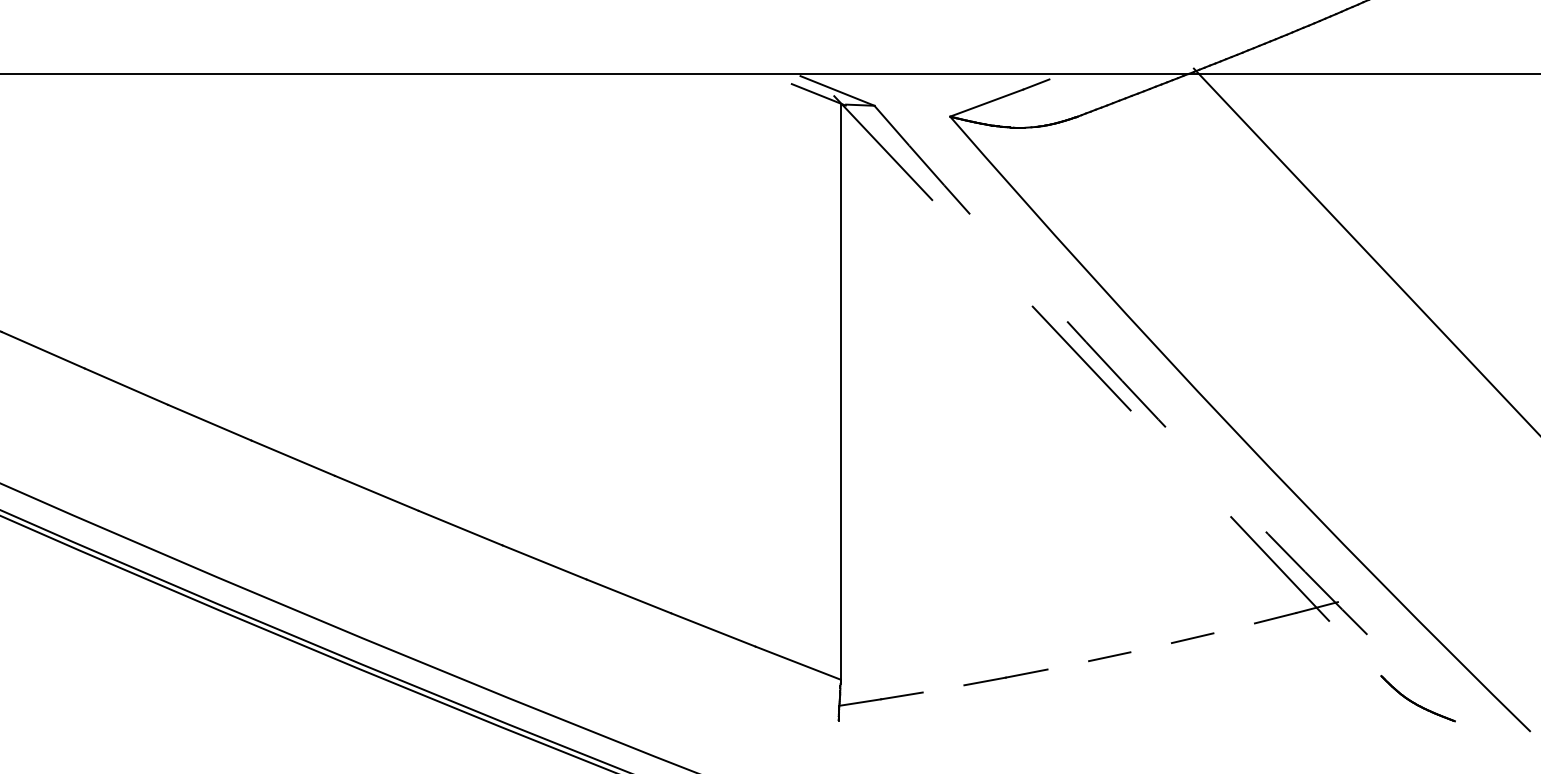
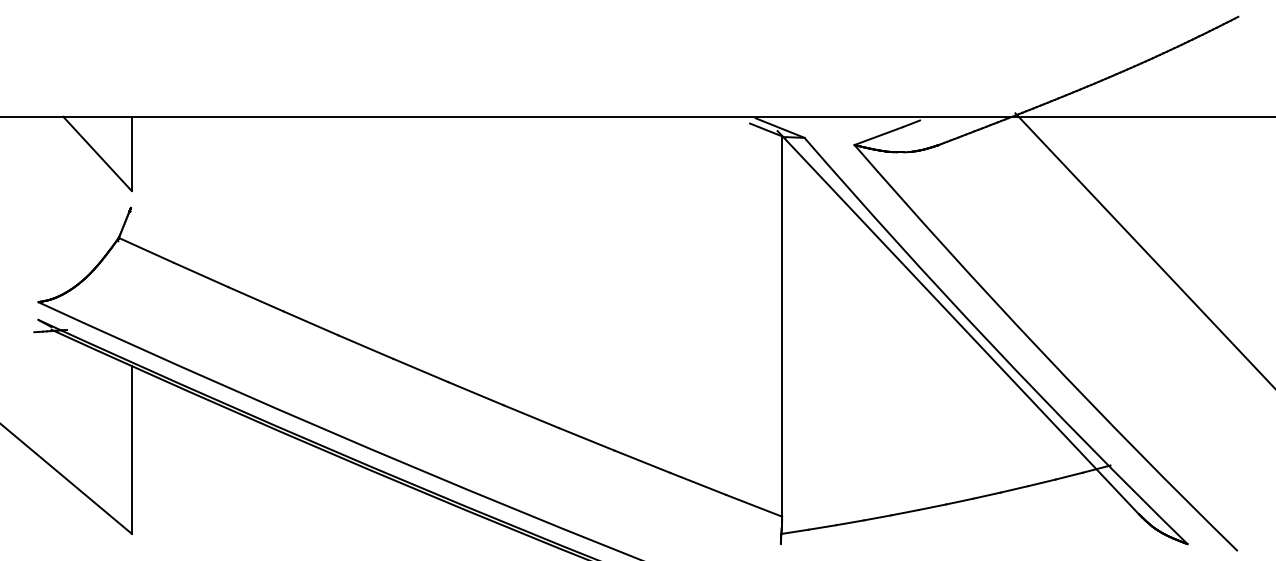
line: (1107, 386) -> (958, 323), dashed -> solid
arc: (1157, 418) -> (991, 344), dashed -> solid
line: (1233, 627) -> (1041, 482), added
line: (1150, 647) -> (986, 495), added
line: (1068, 665) -> (932, 507), added
line: (942, 688) -> (849, 522), added

